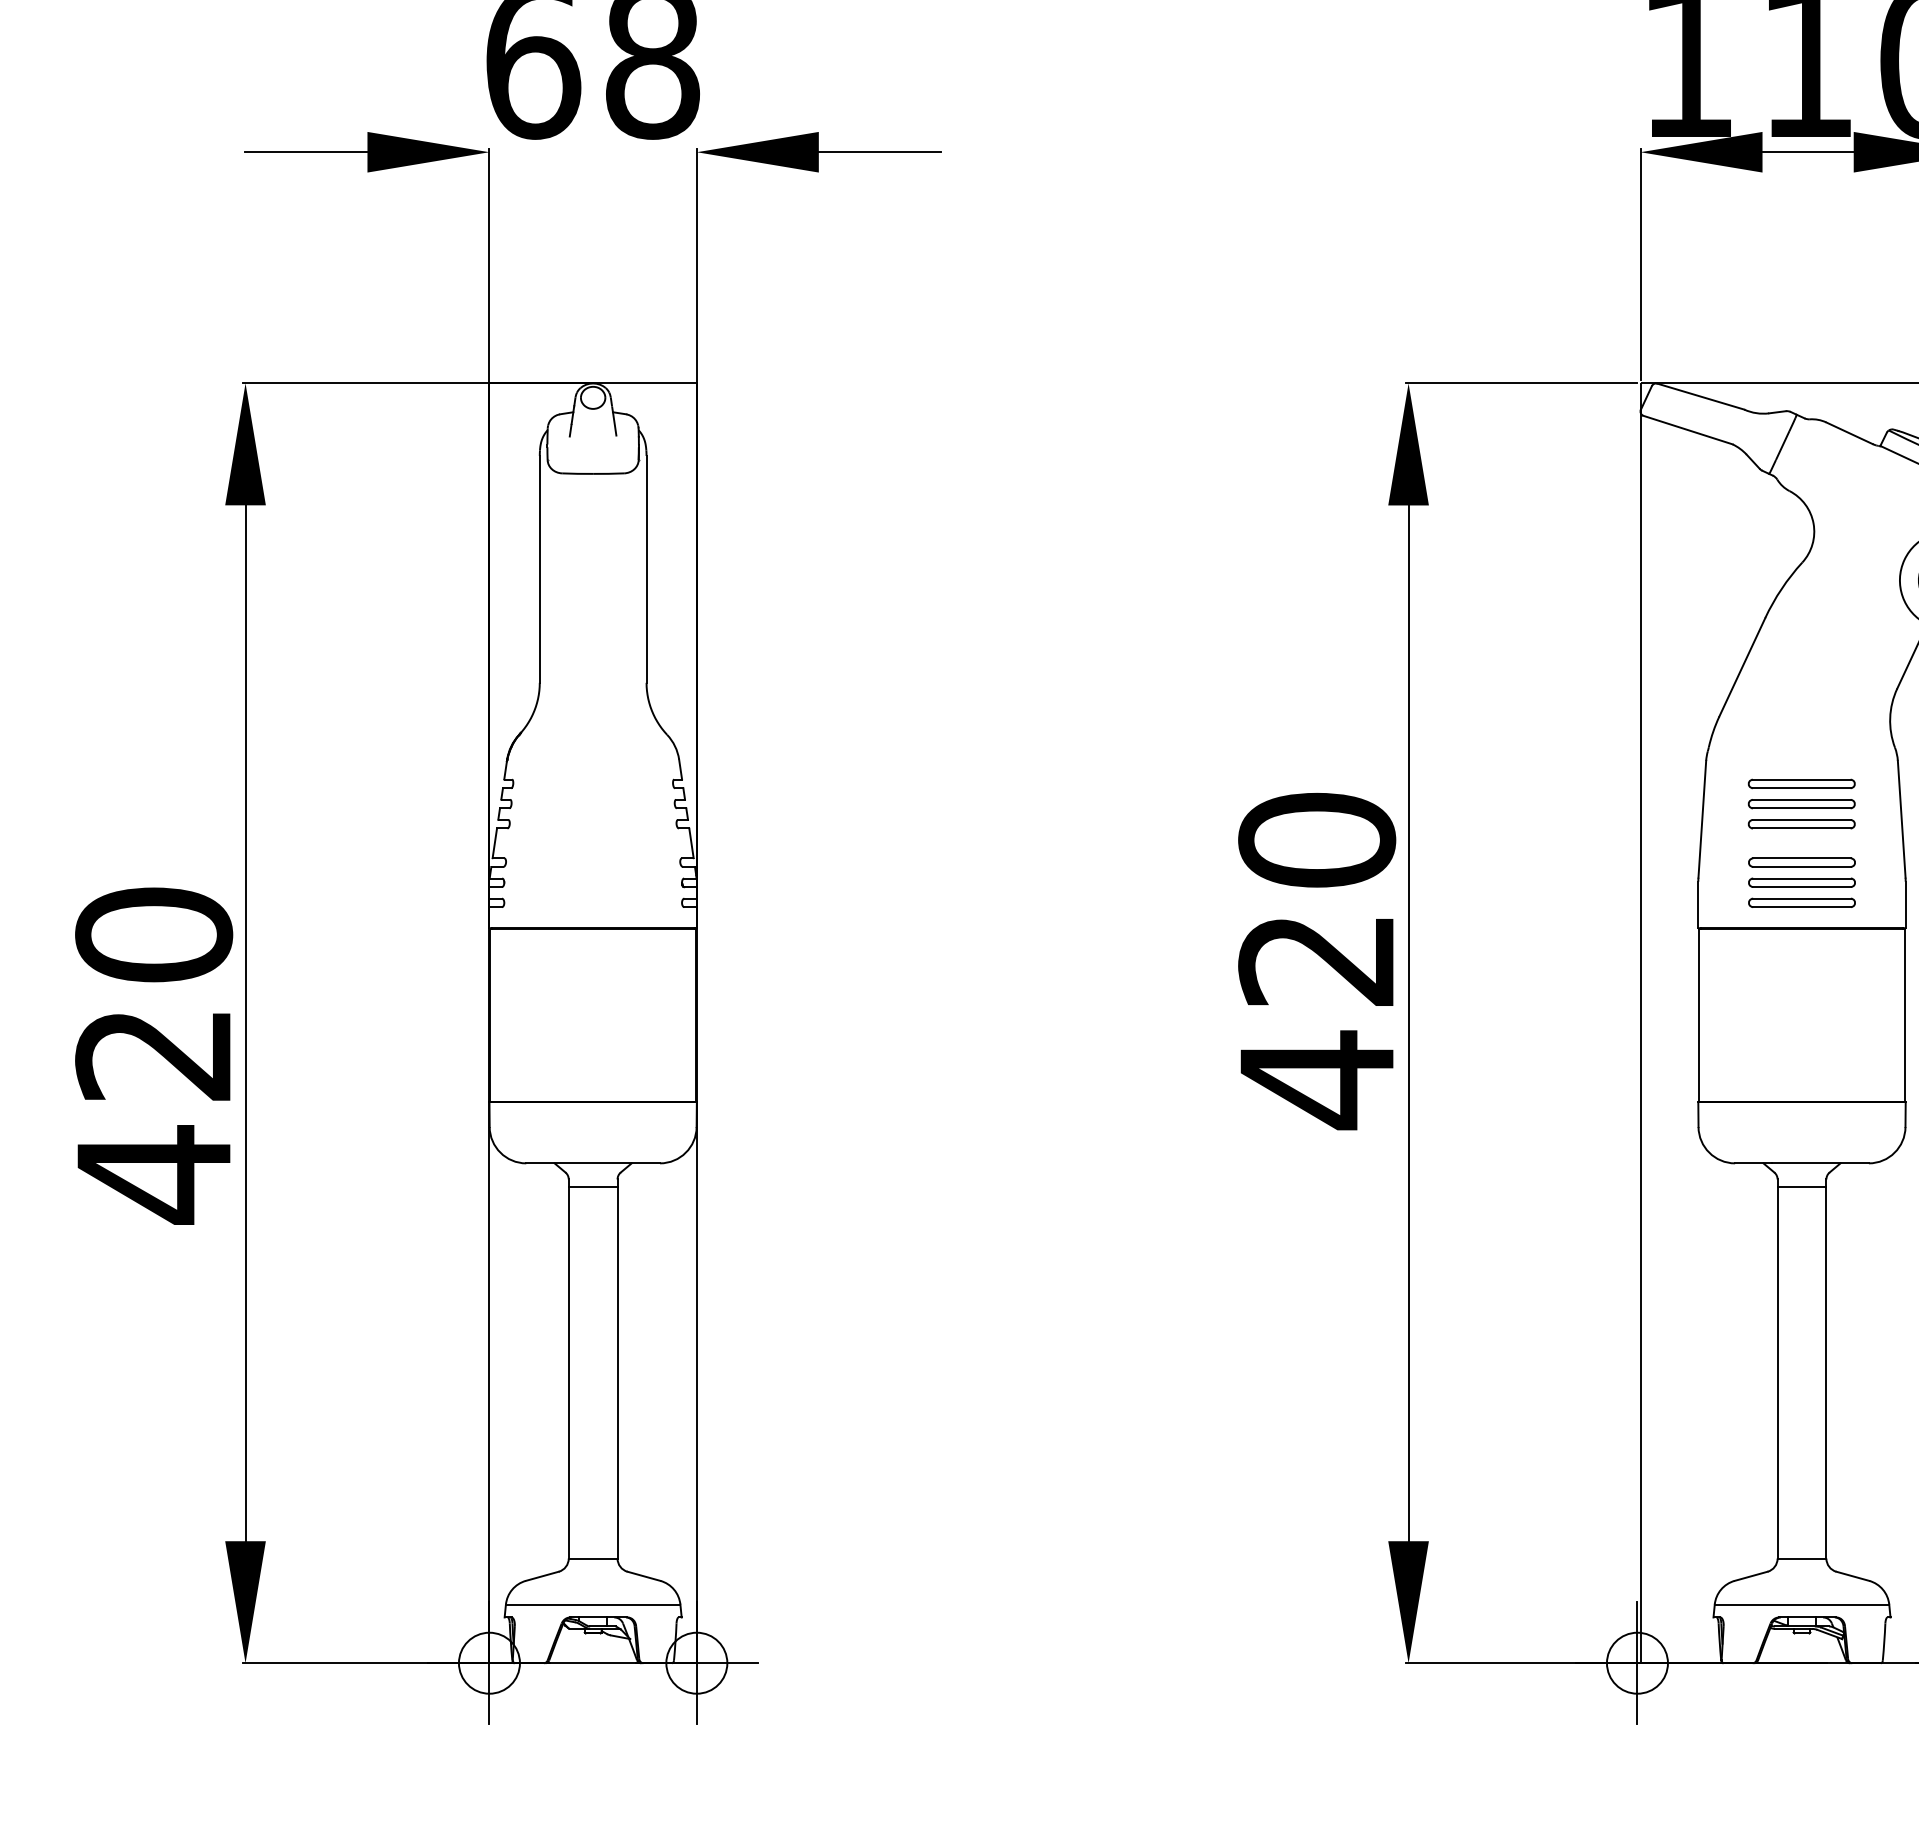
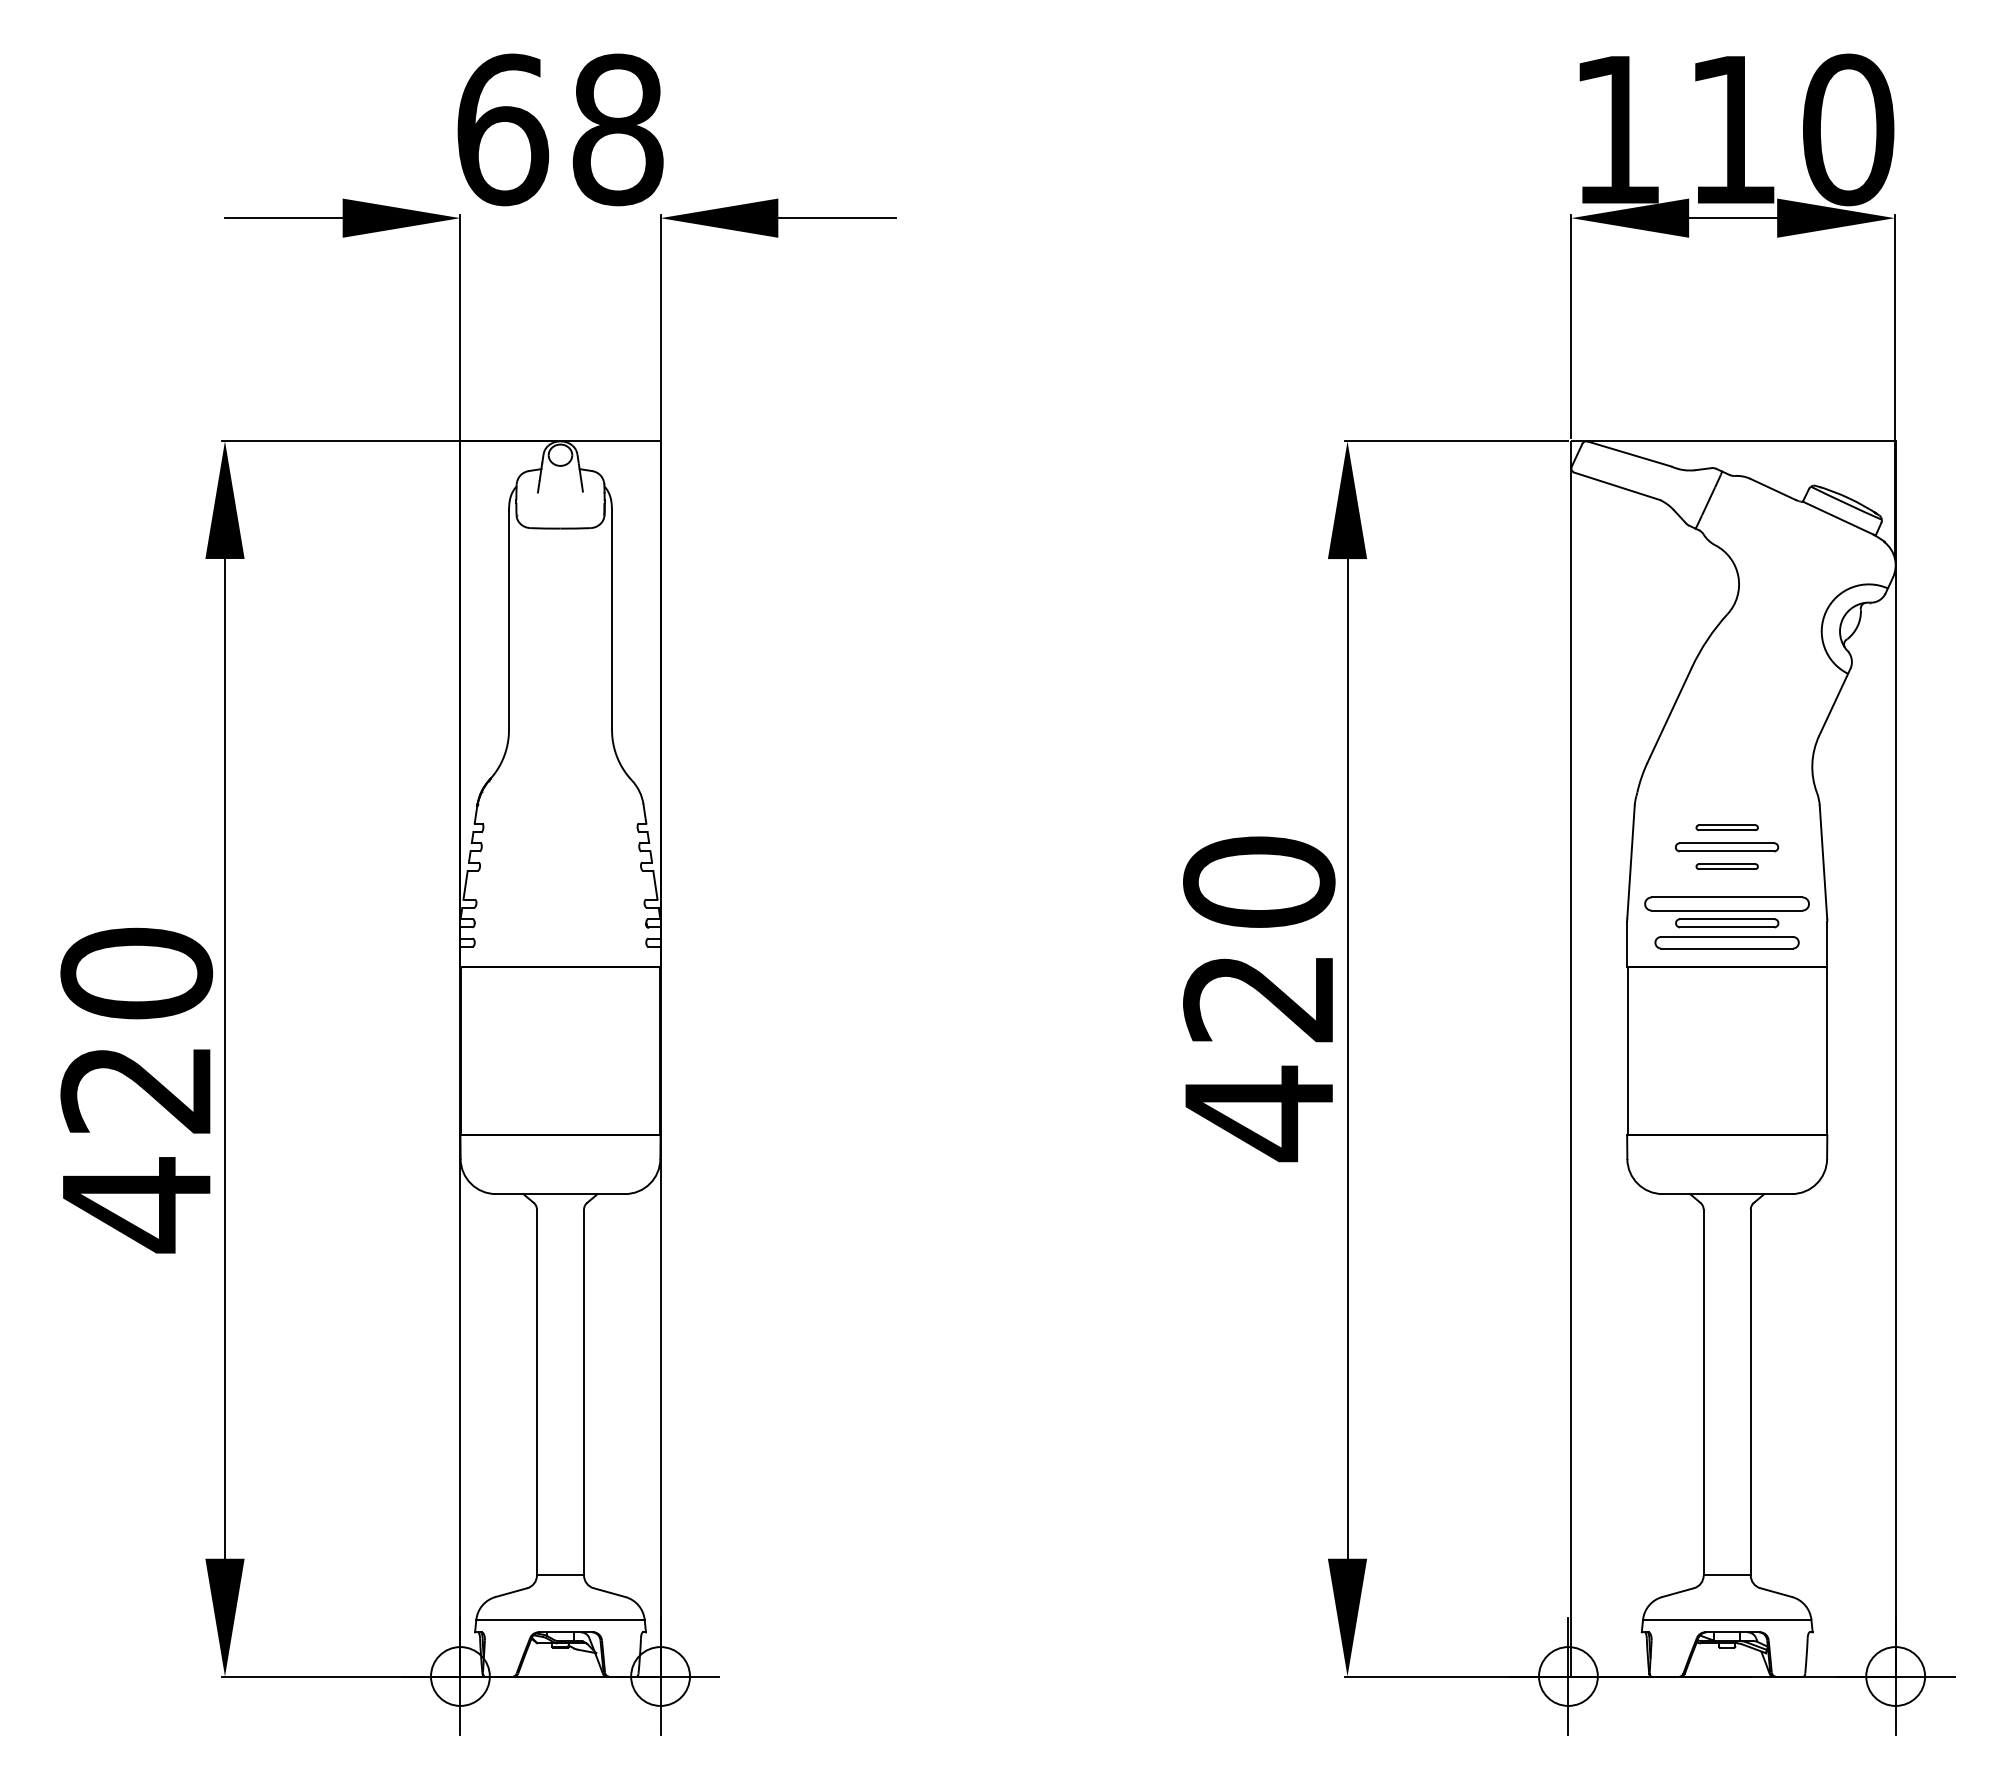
part: (1802, 783) -> (1727, 827), size x0.6
part: (1802, 823) -> (1727, 866), size x0.6
part: (1802, 862) -> (1727, 903), size x1.6
part: (1802, 902) -> (1727, 942), size x1.4
line: (593, 1187) -> (560, 1217), removed
line: (1801, 1187) -> (1726, 1217), removed

